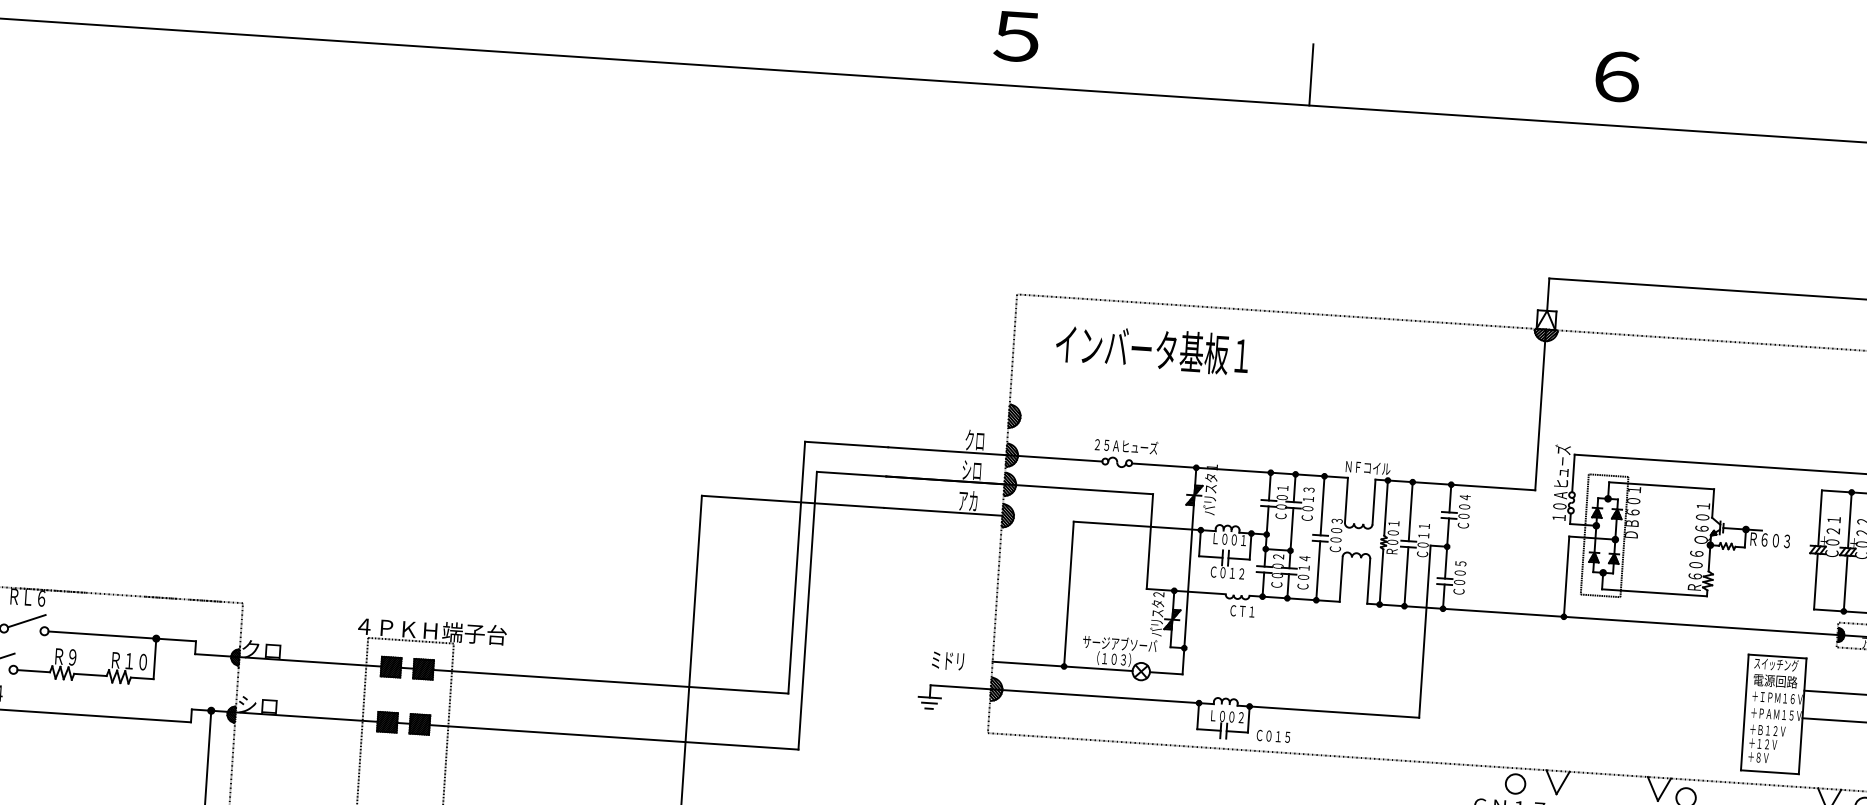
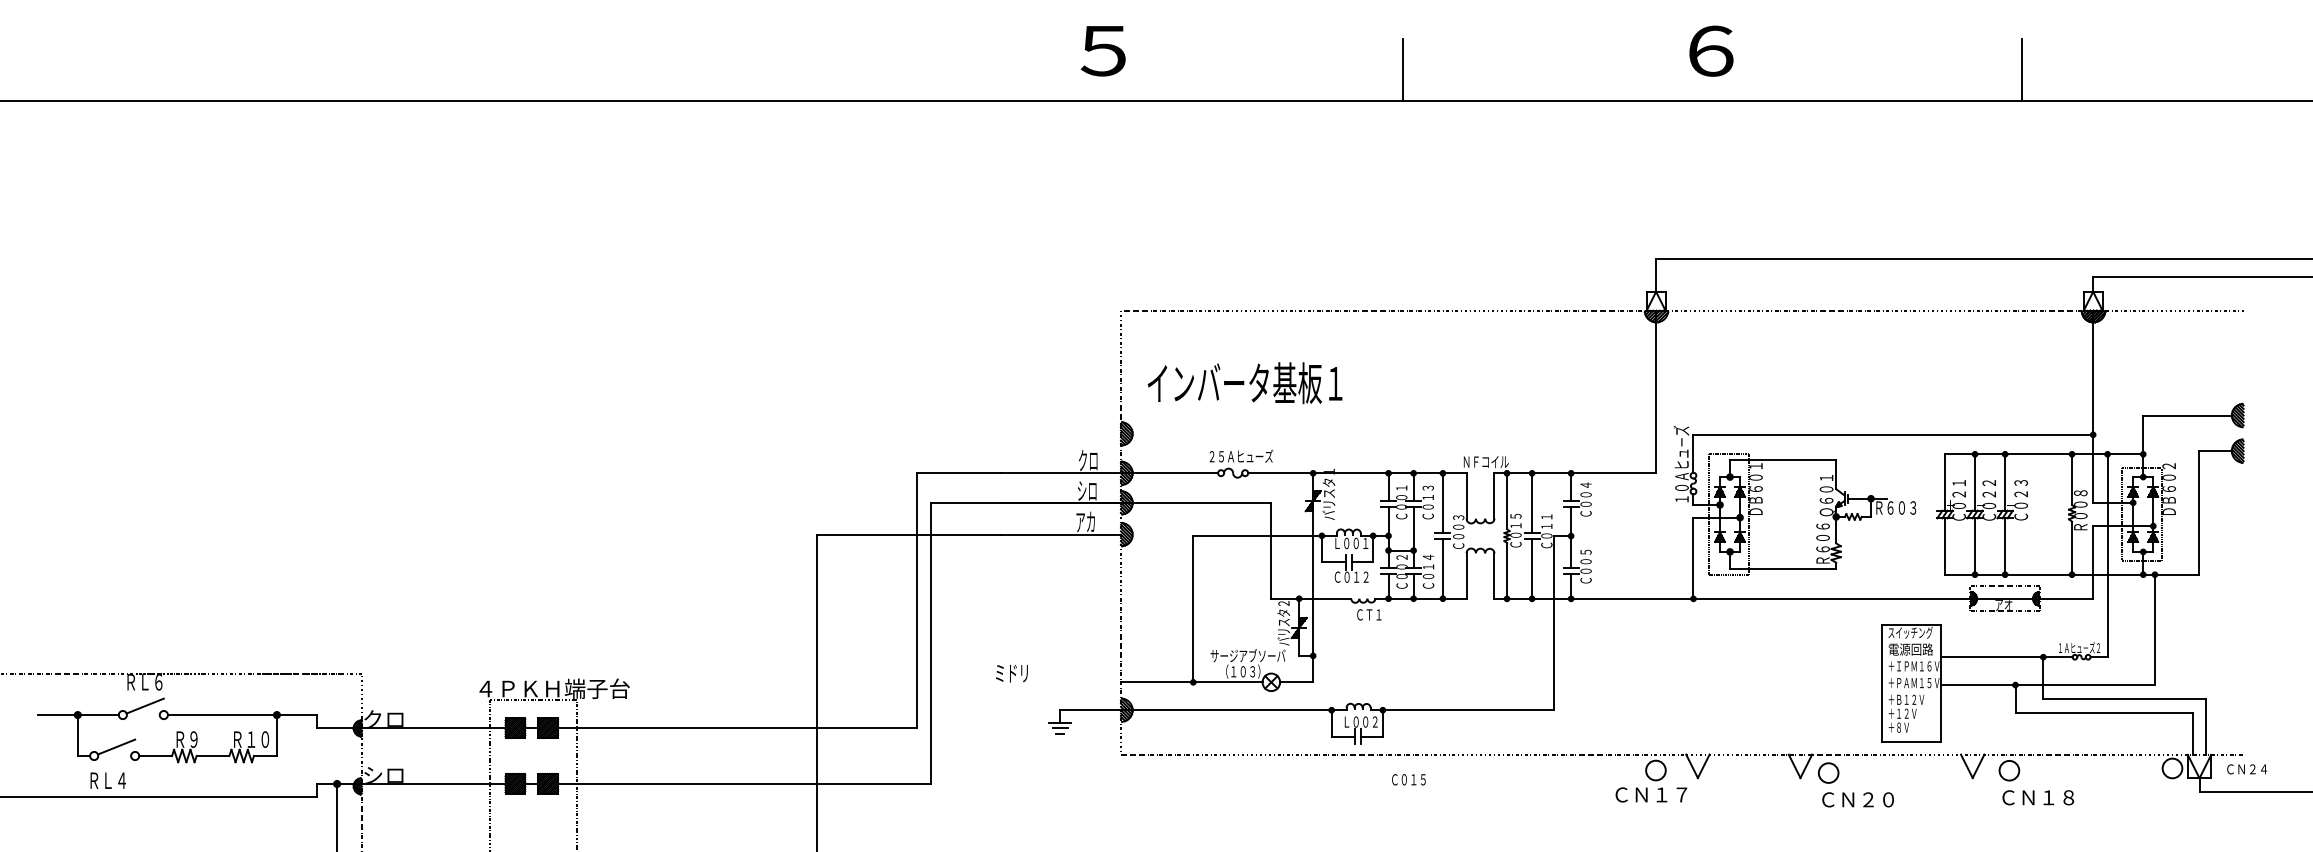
text: (1151, 349) -> (1244, 383), moved
text: (1392, 537) -> (1515, 530), Ｒ００１ -> Ｃ０１５
text: (947, 660) -> (1011, 673), moved
text: (1273, 736) -> (1408, 779), moved

